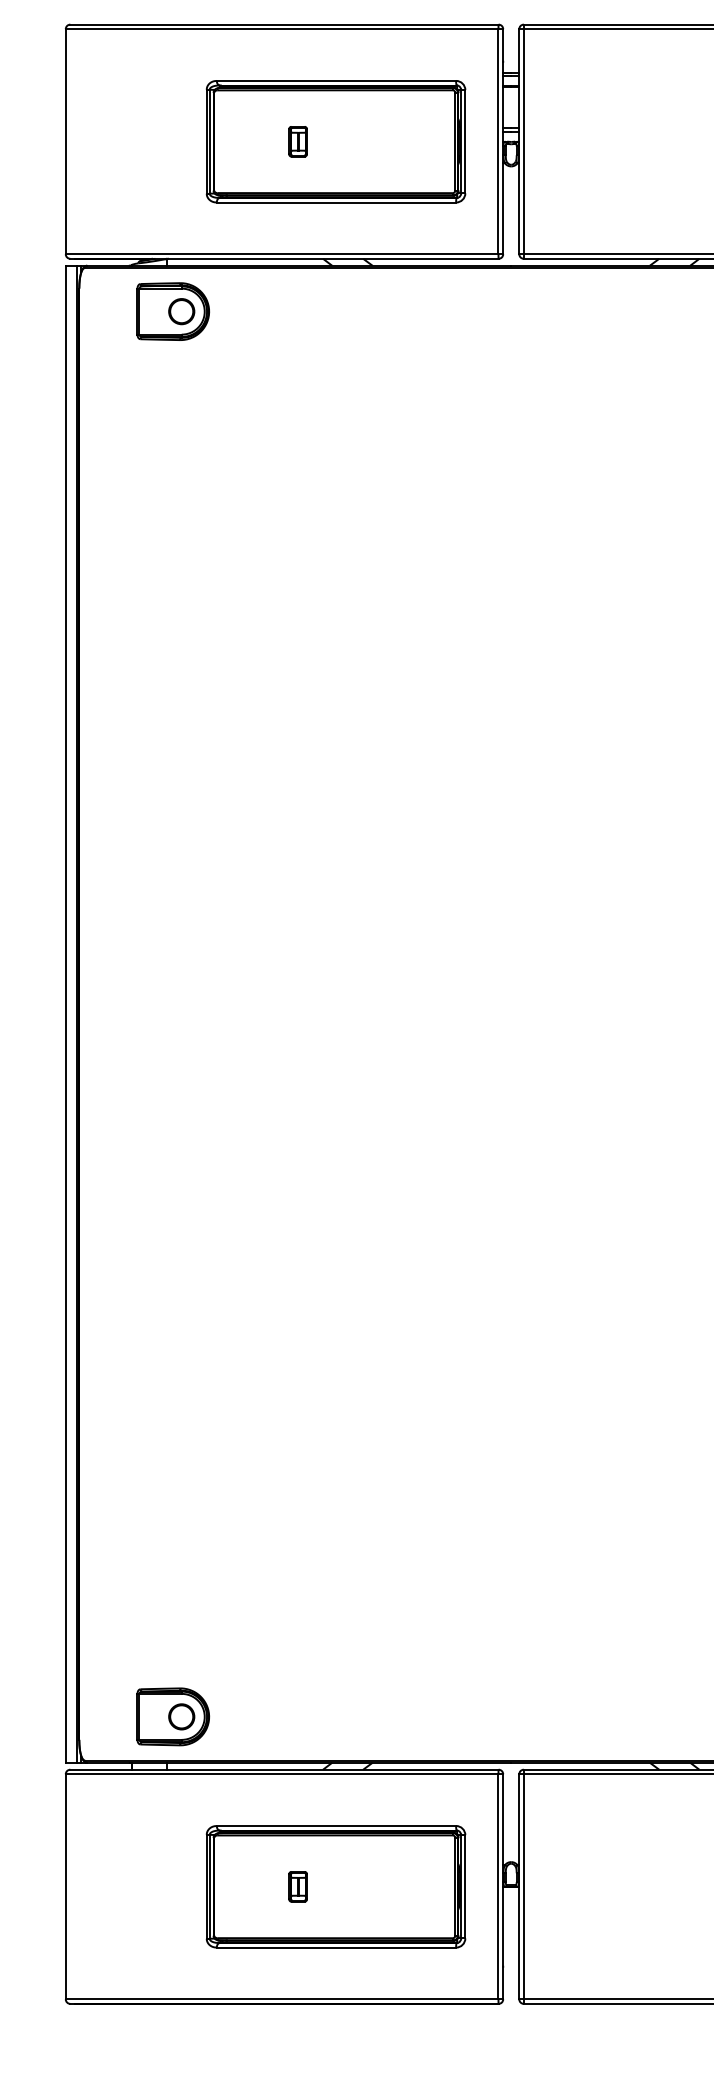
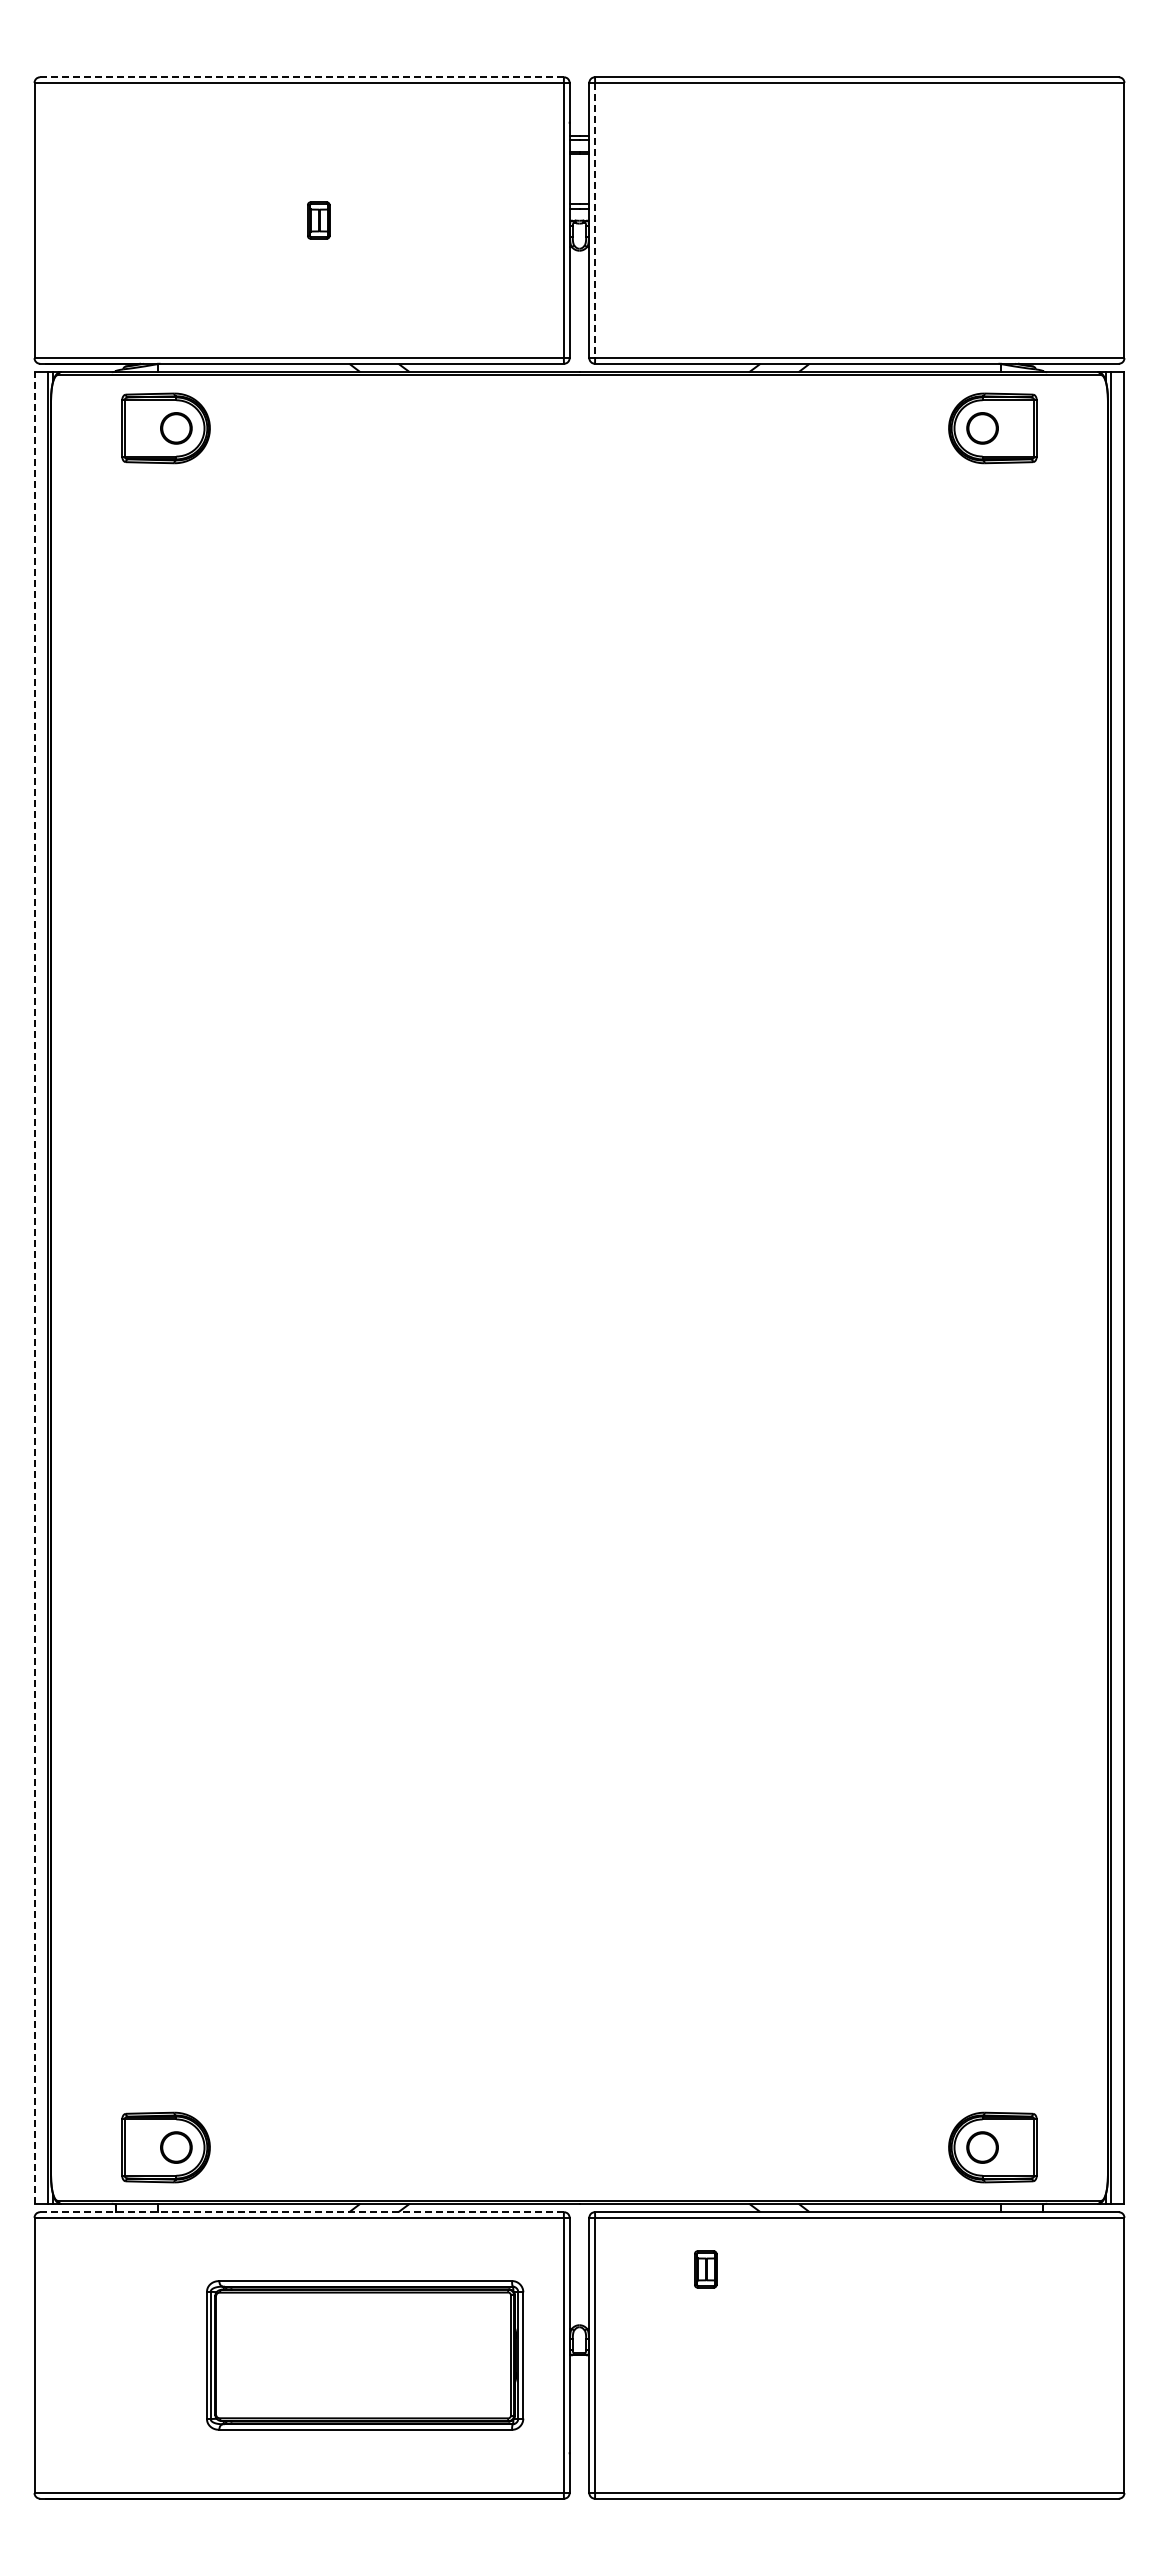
line: (284, 24) -> (302, 77), solid -> dashed
part: (336, 141) -> (365, 220), removed
line: (524, 141) -> (595, 220), solid -> dashed
line: (65, 1013) -> (34, 1287), solid -> dashed
line: (284, 1769) -> (302, 2212), solid -> dashed
part: (297, 1886) -> (705, 2269), moved

